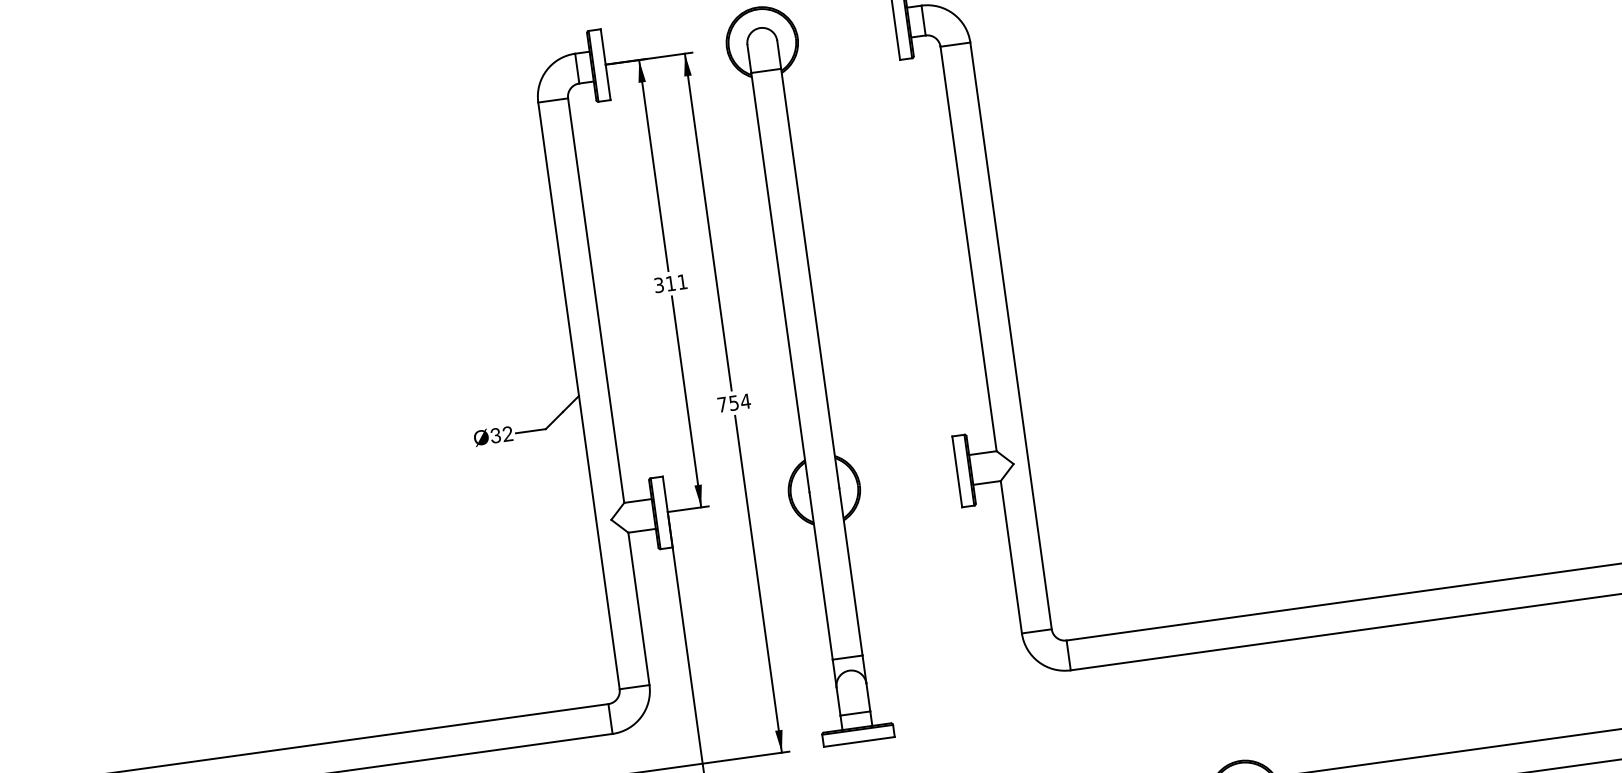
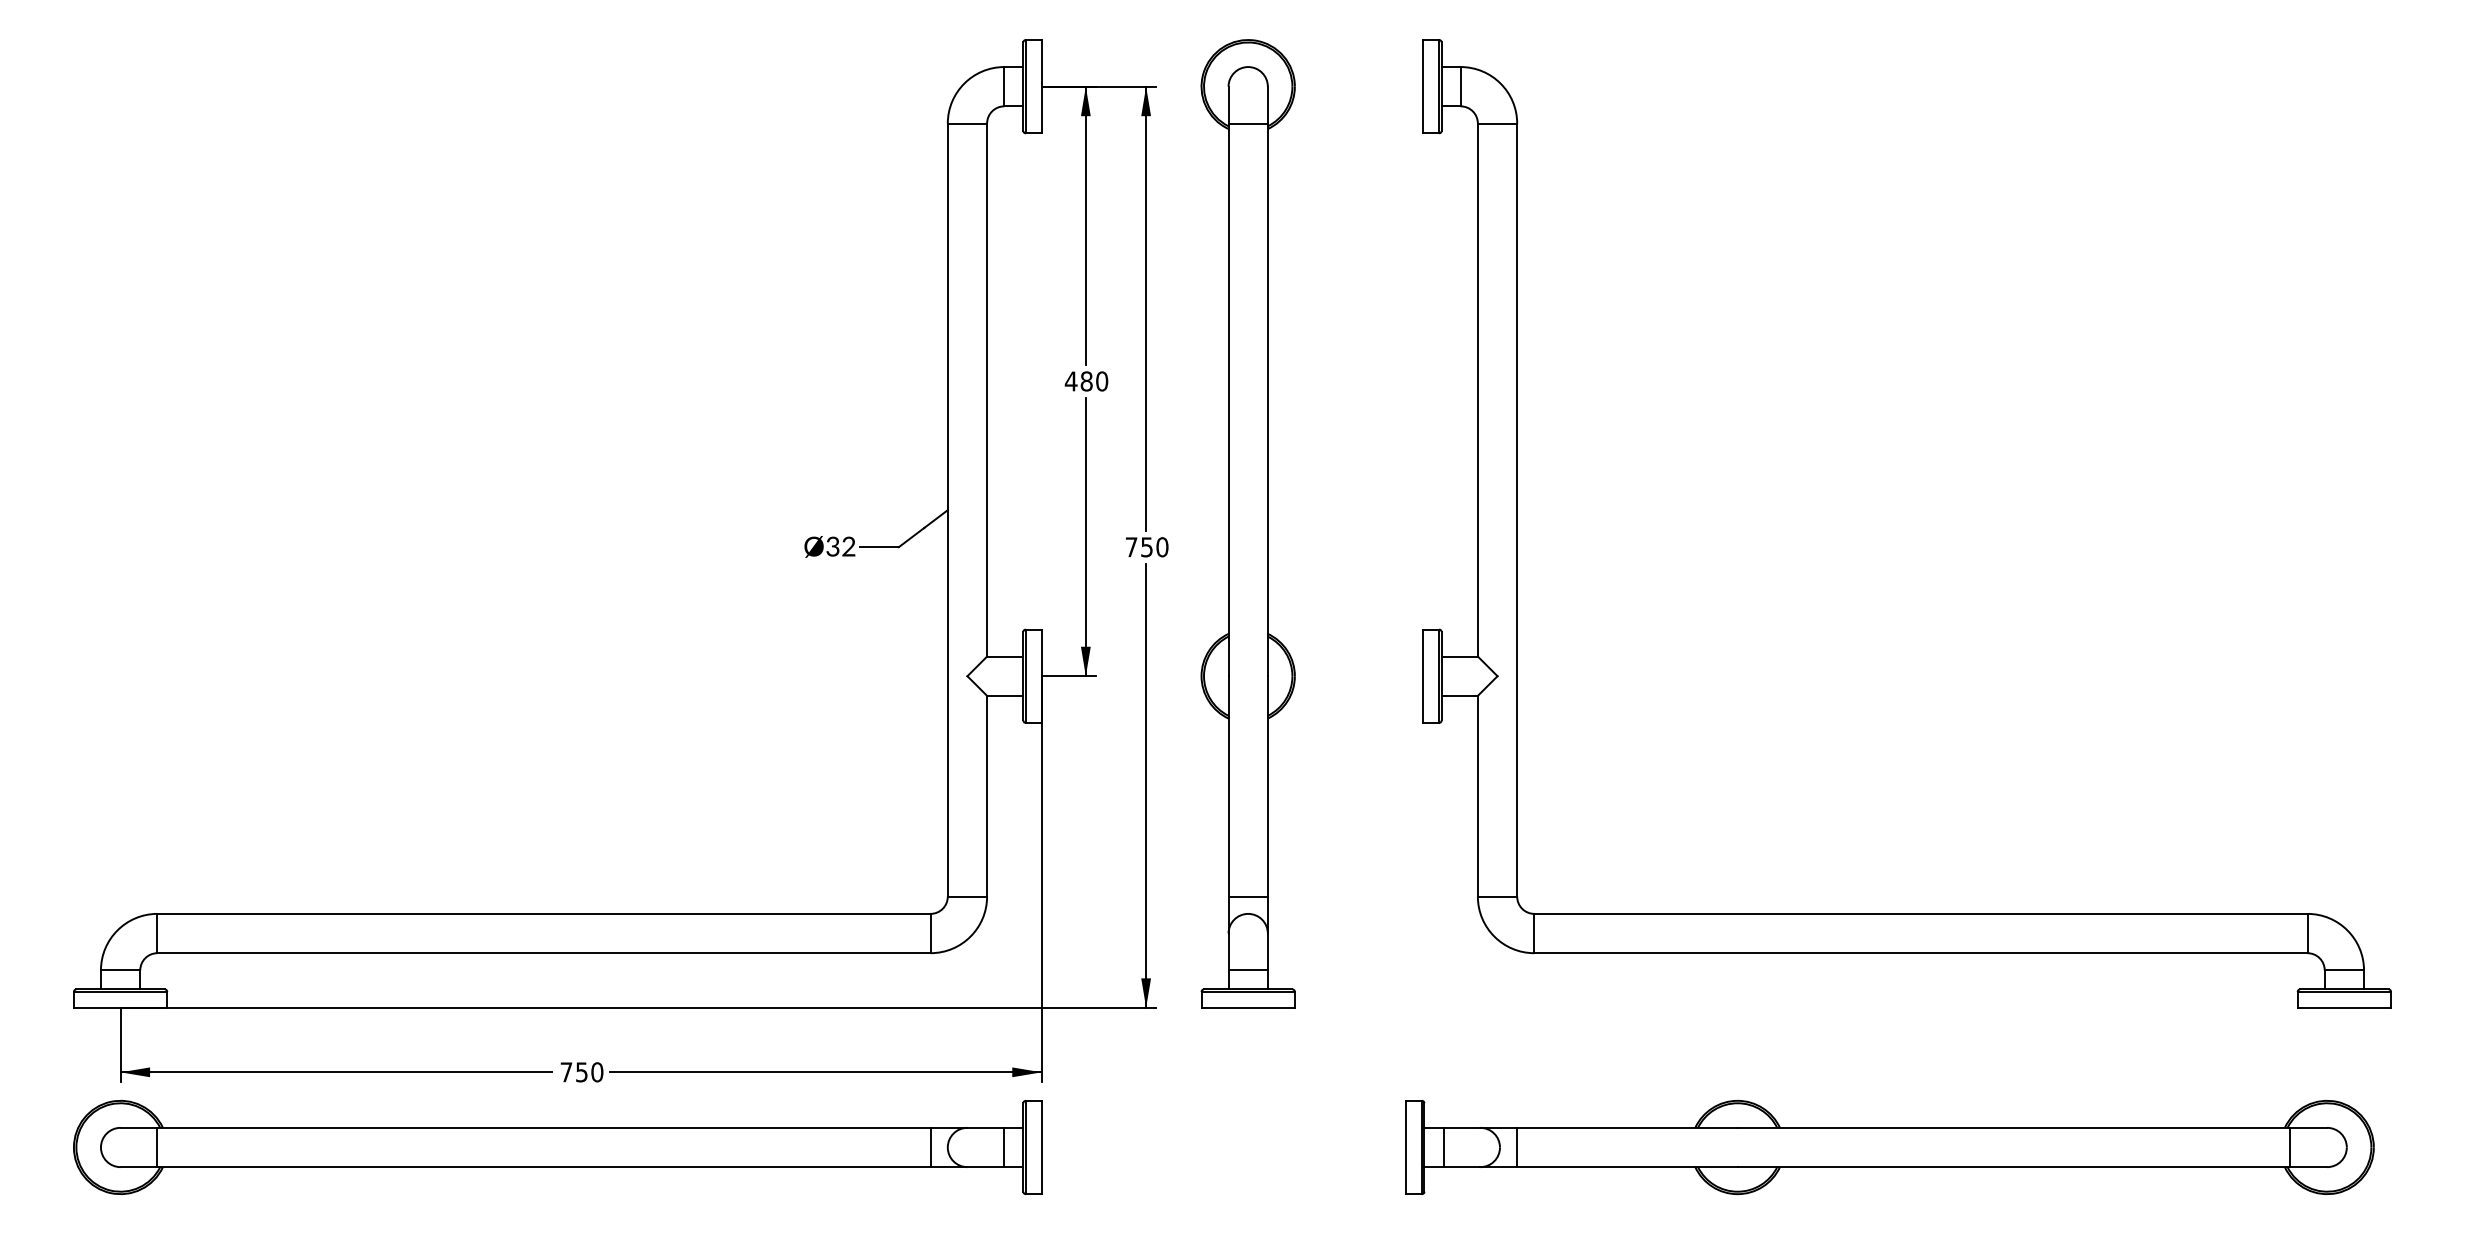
text: (670, 283) -> (1086, 381), 311 -> 480
text: (745, 401) -> (1162, 547), 754 -> 750

